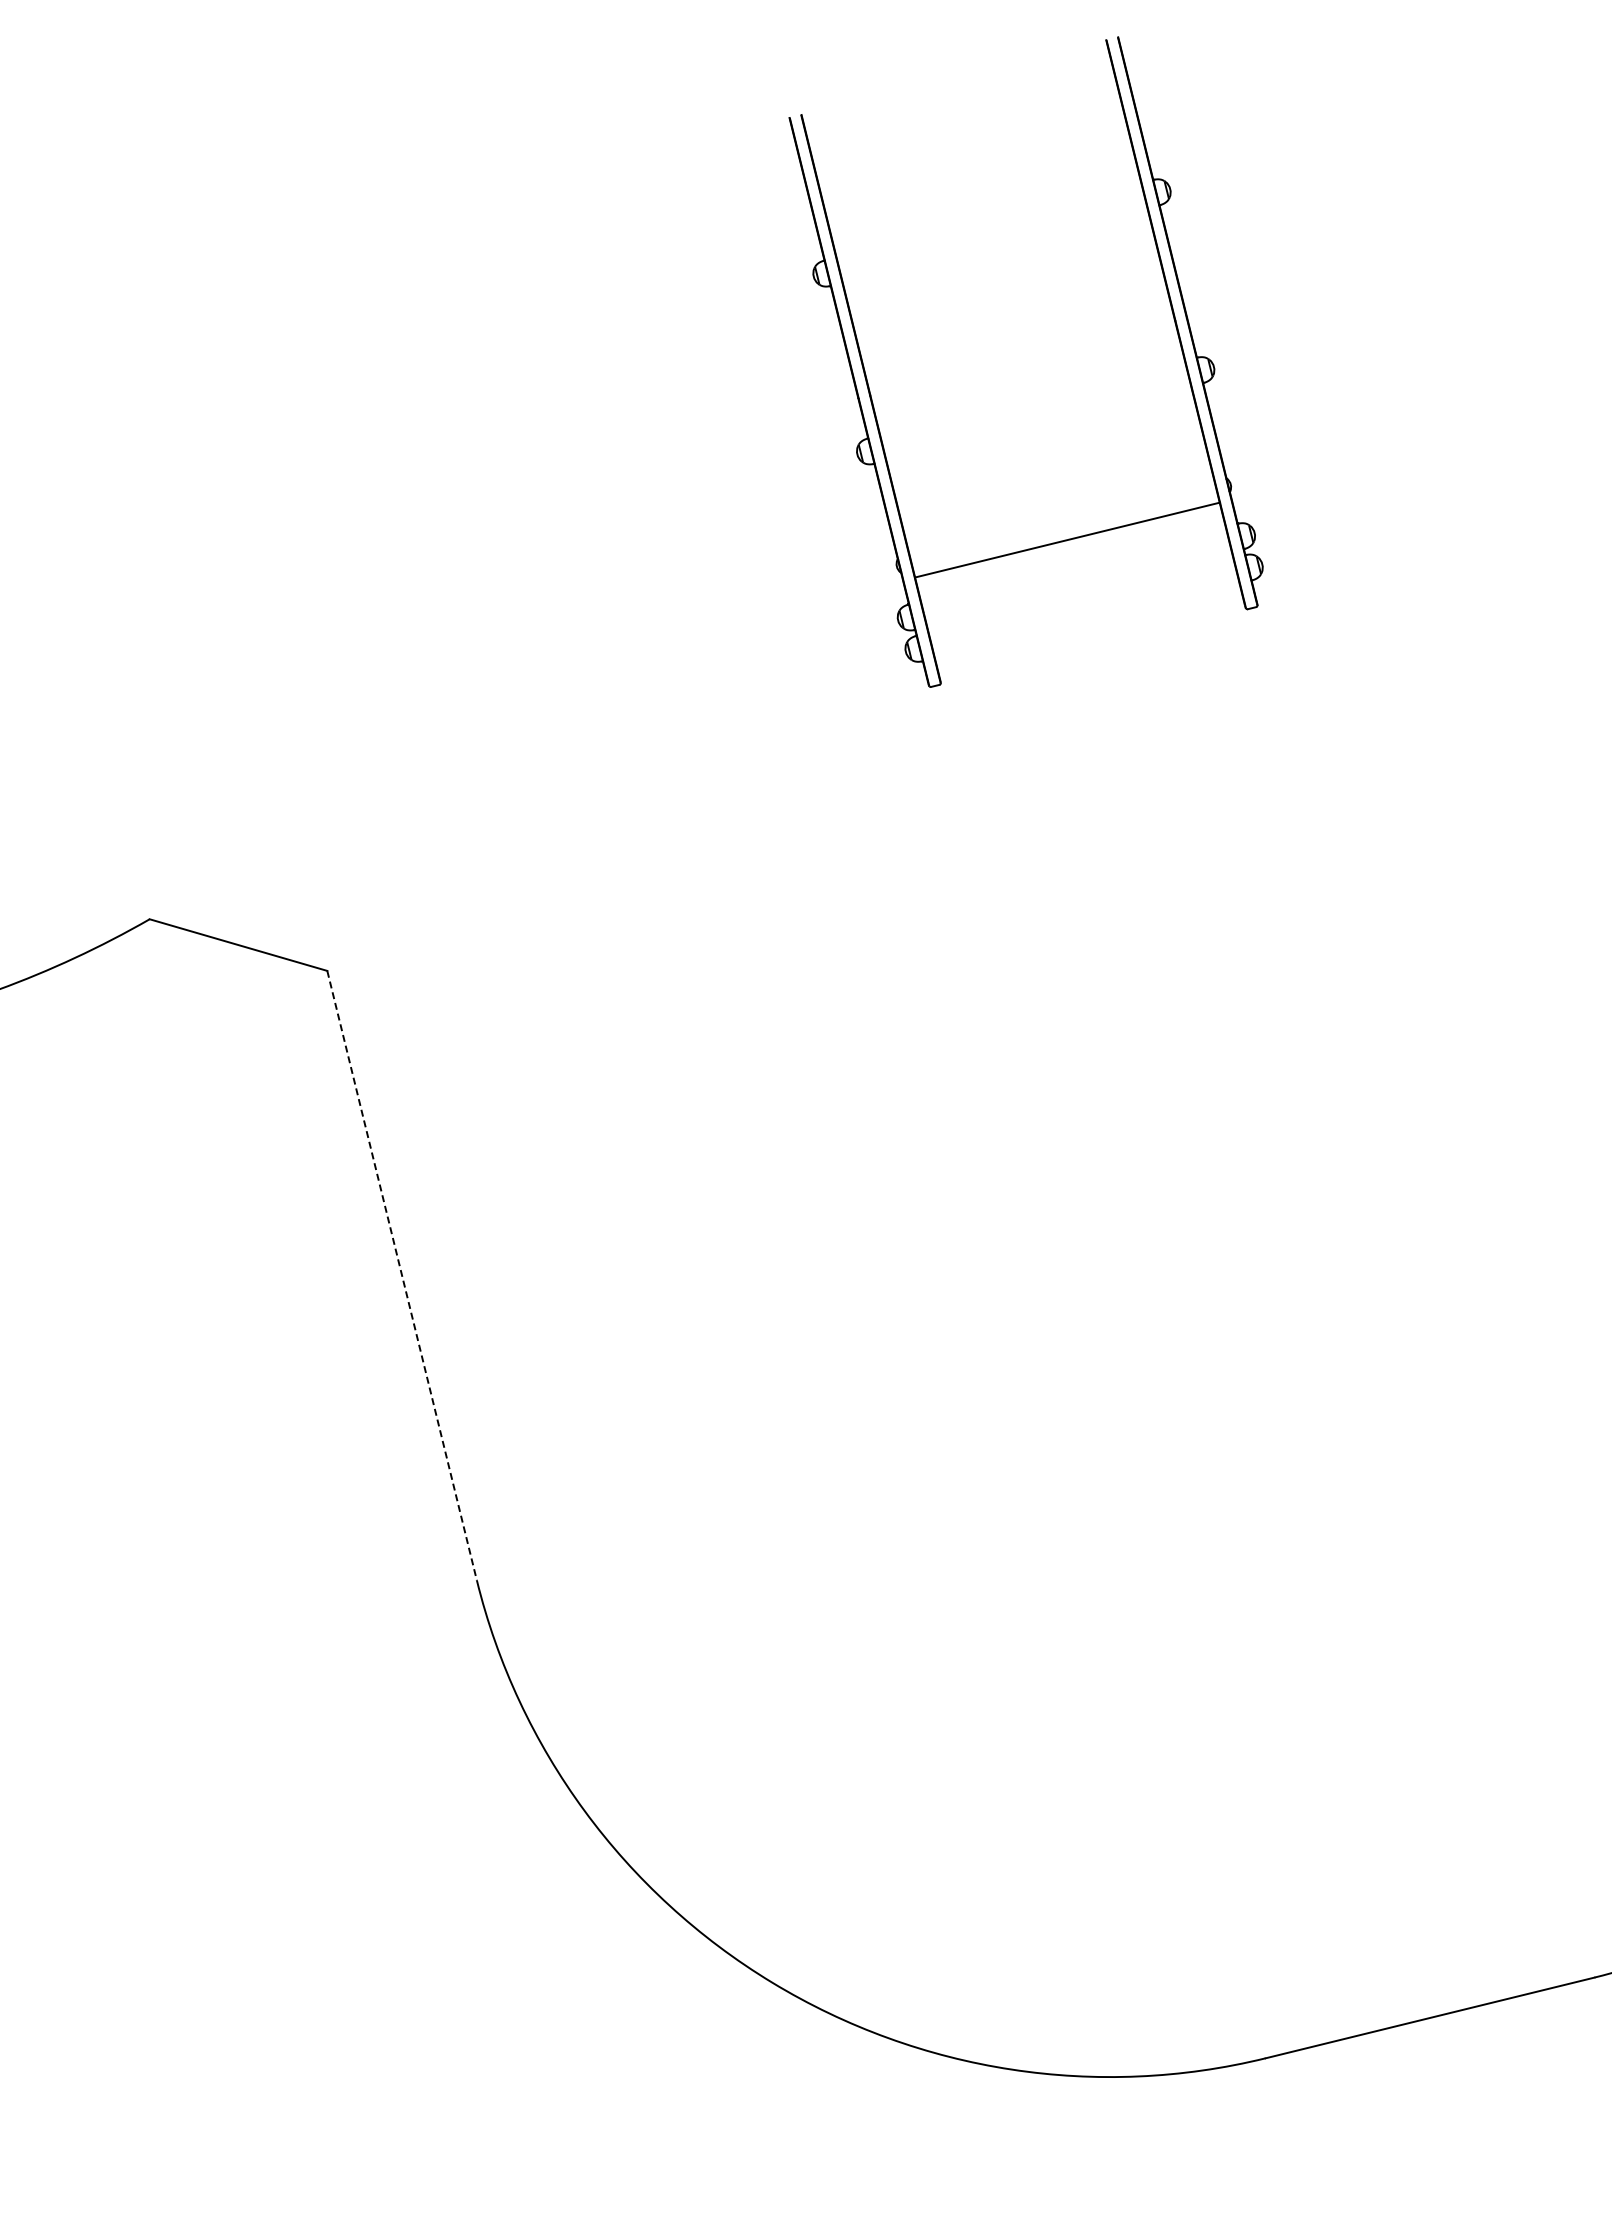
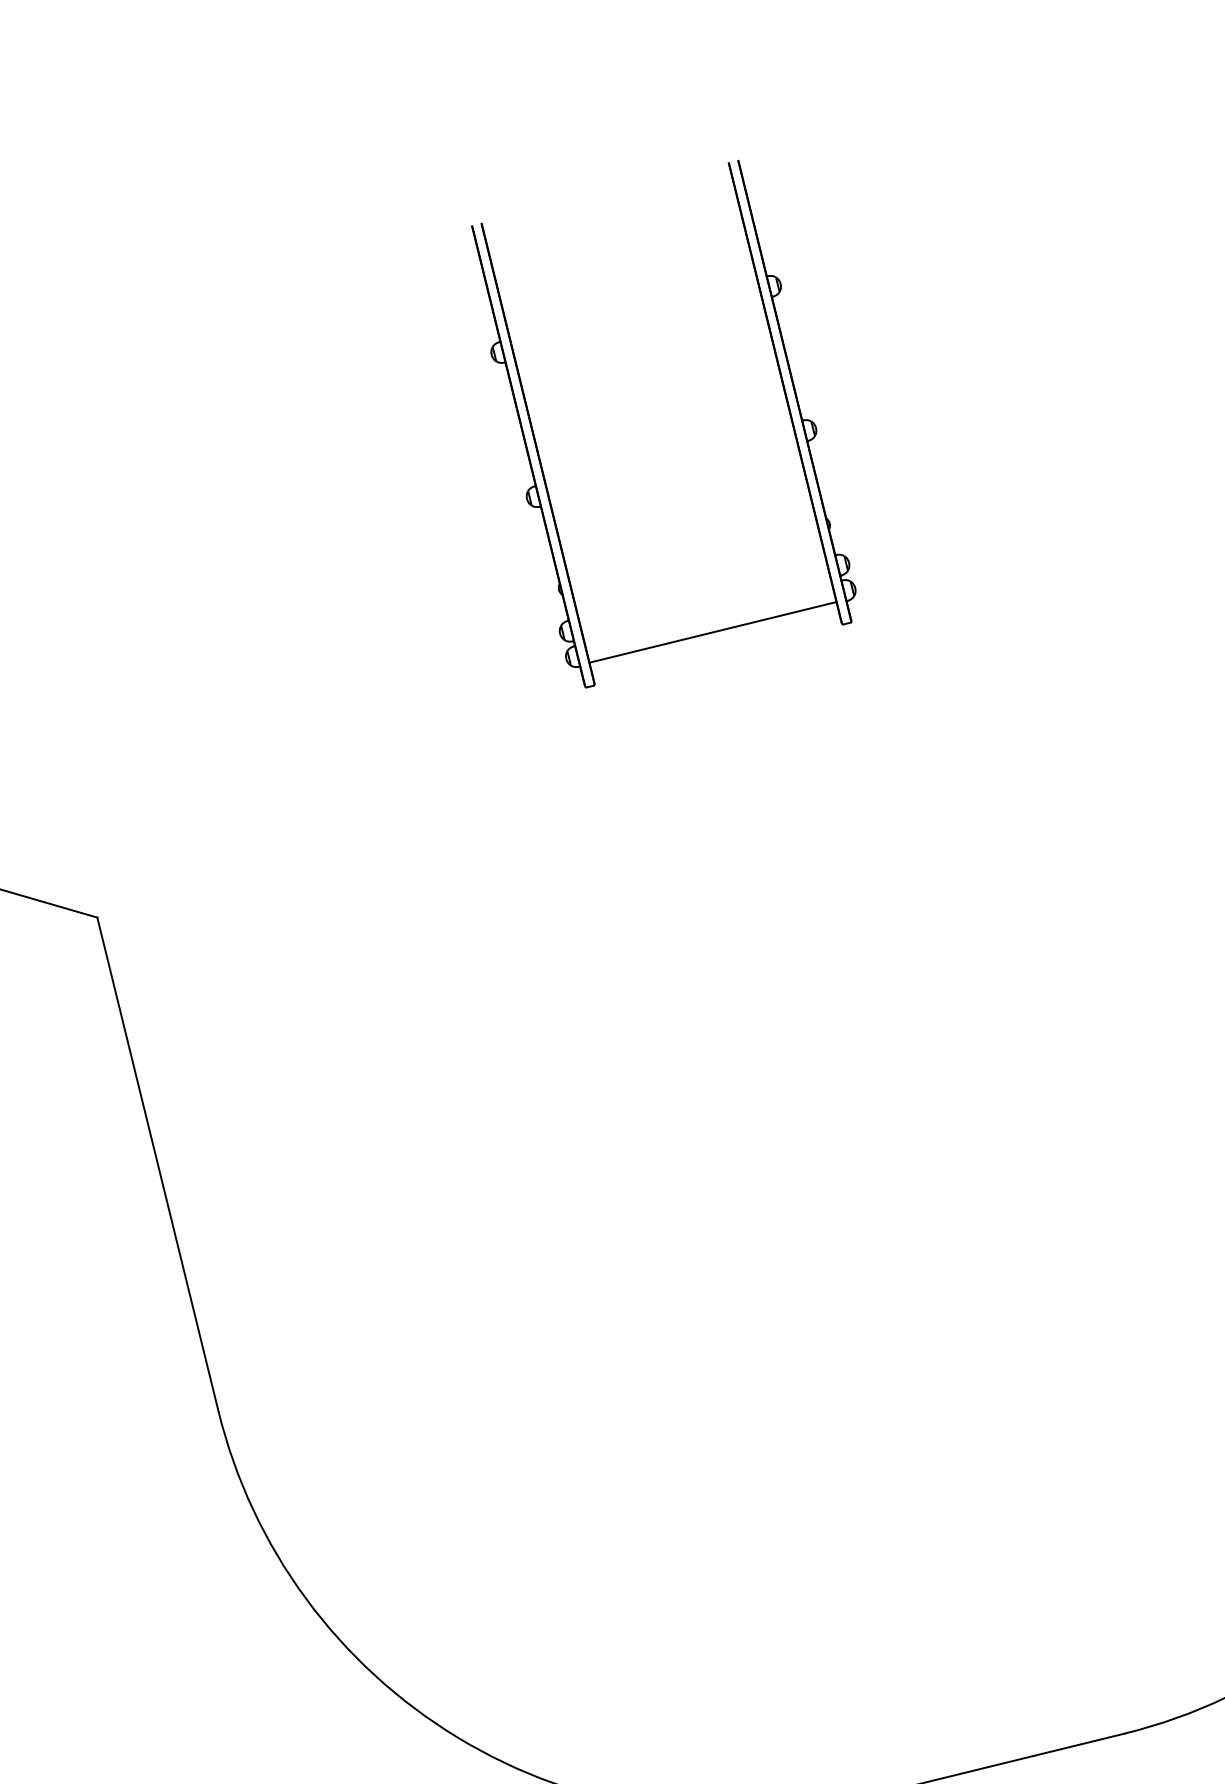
line: (1067, 539) -> (712, 631), moved
line: (402, 1275) -> (158, 1164), dashed -> solid

